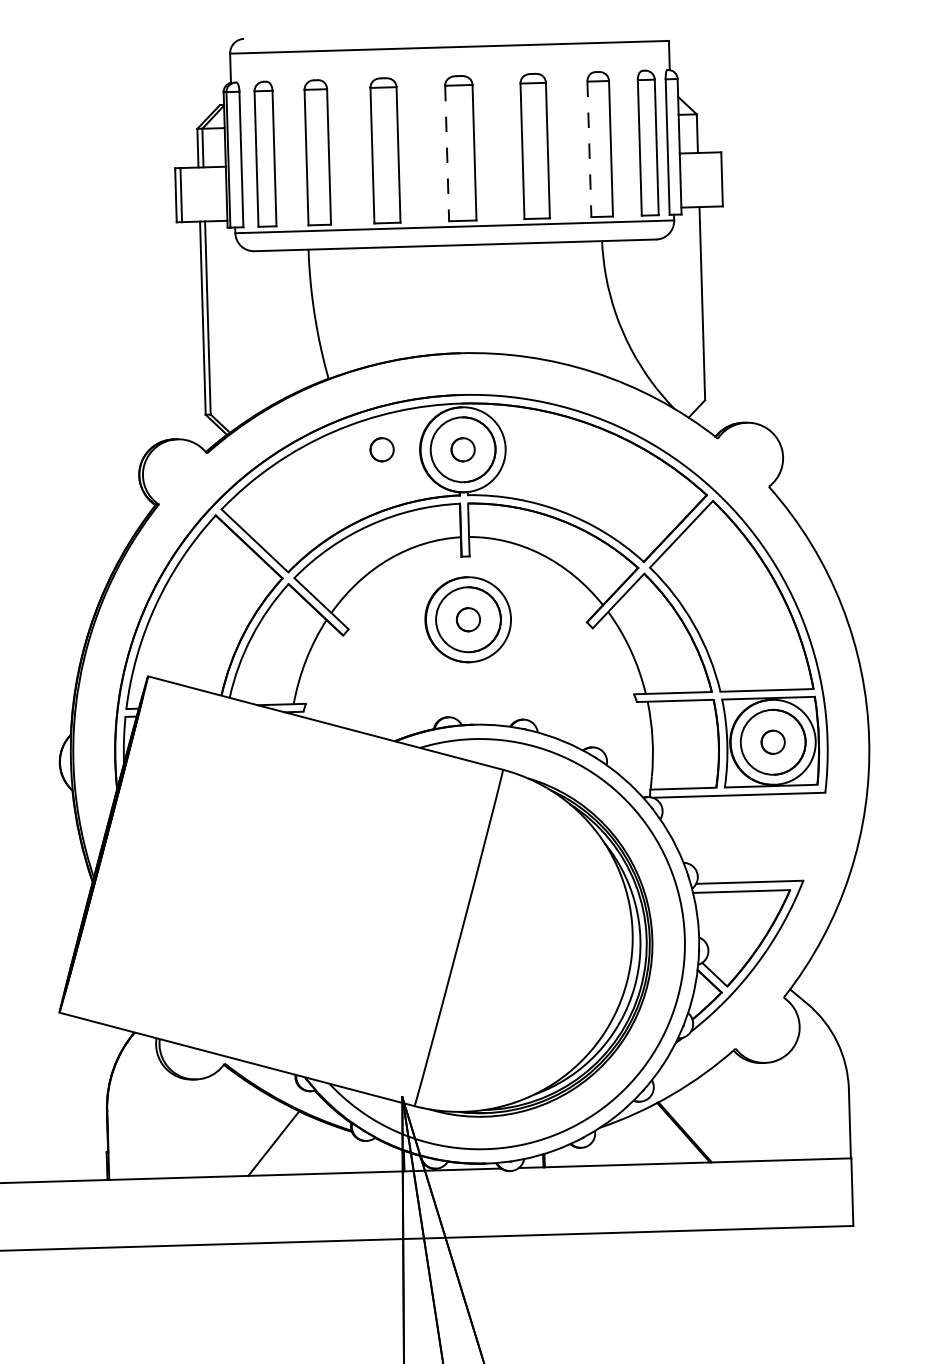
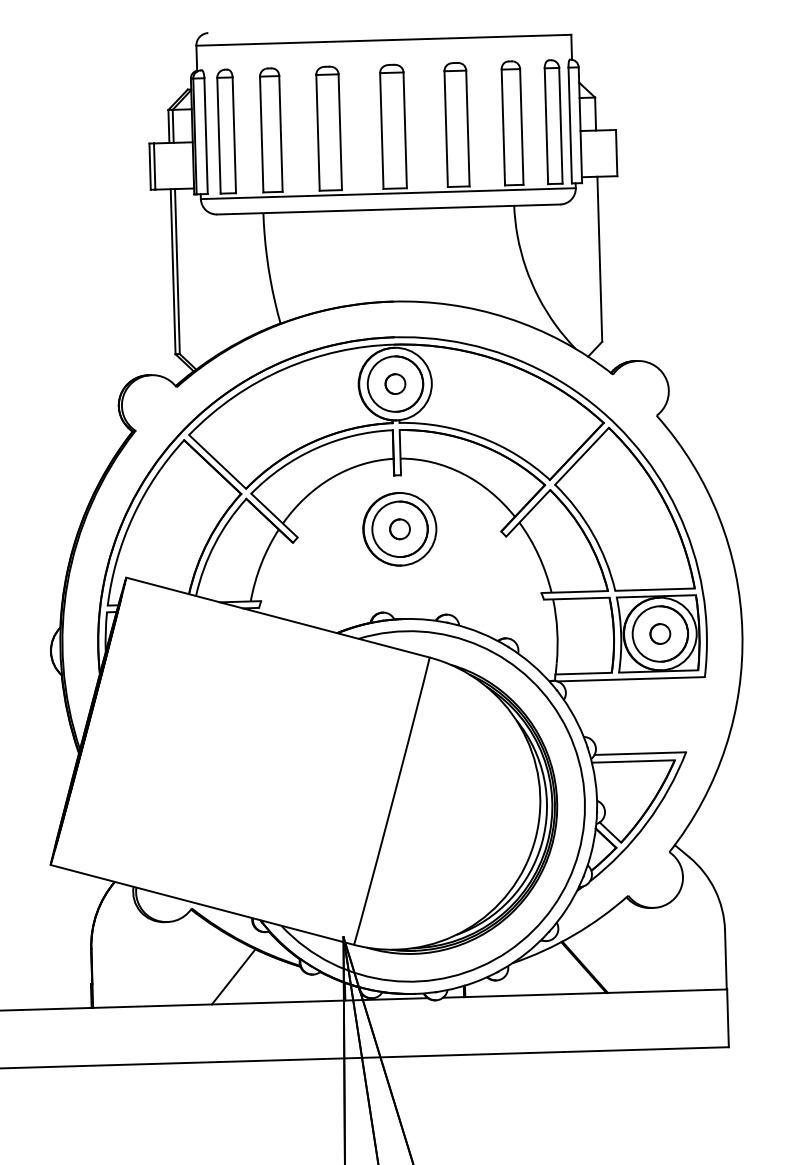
line: (589, 149) -> (503, 127), dashed -> solid
line: (447, 153) -> (382, 131), dashed -> solid
part: (381, 449) -> (325, 383), removed

